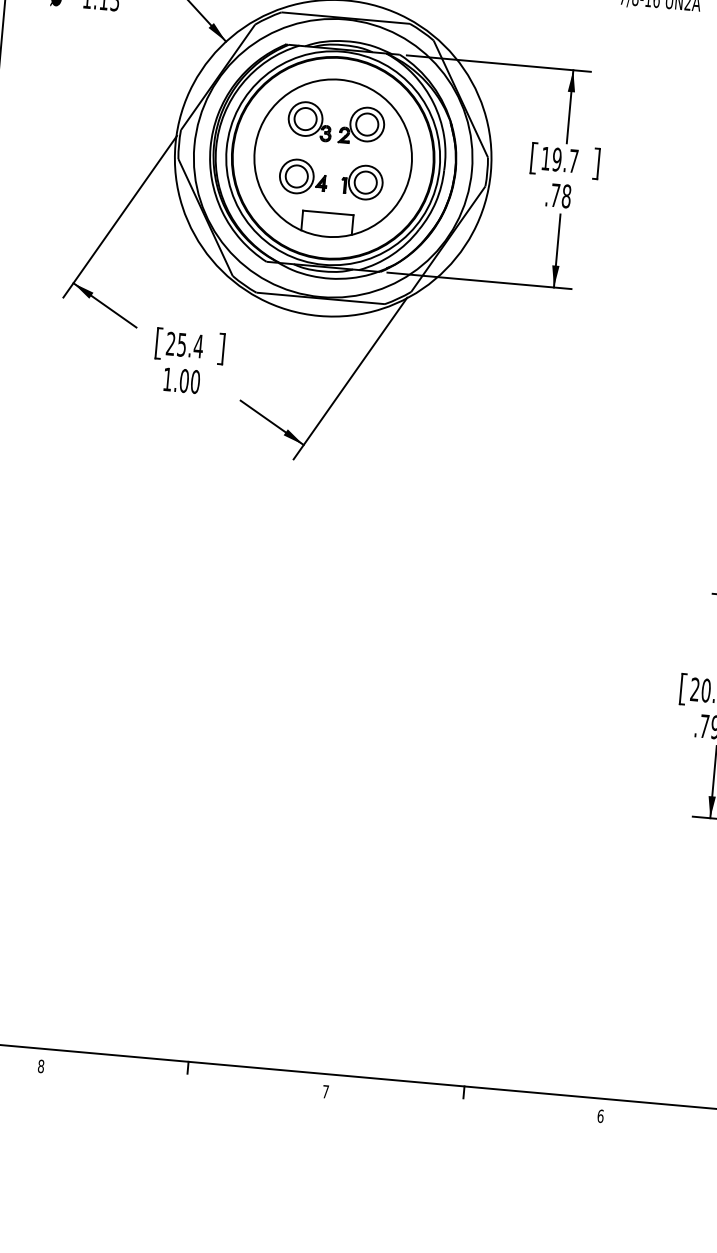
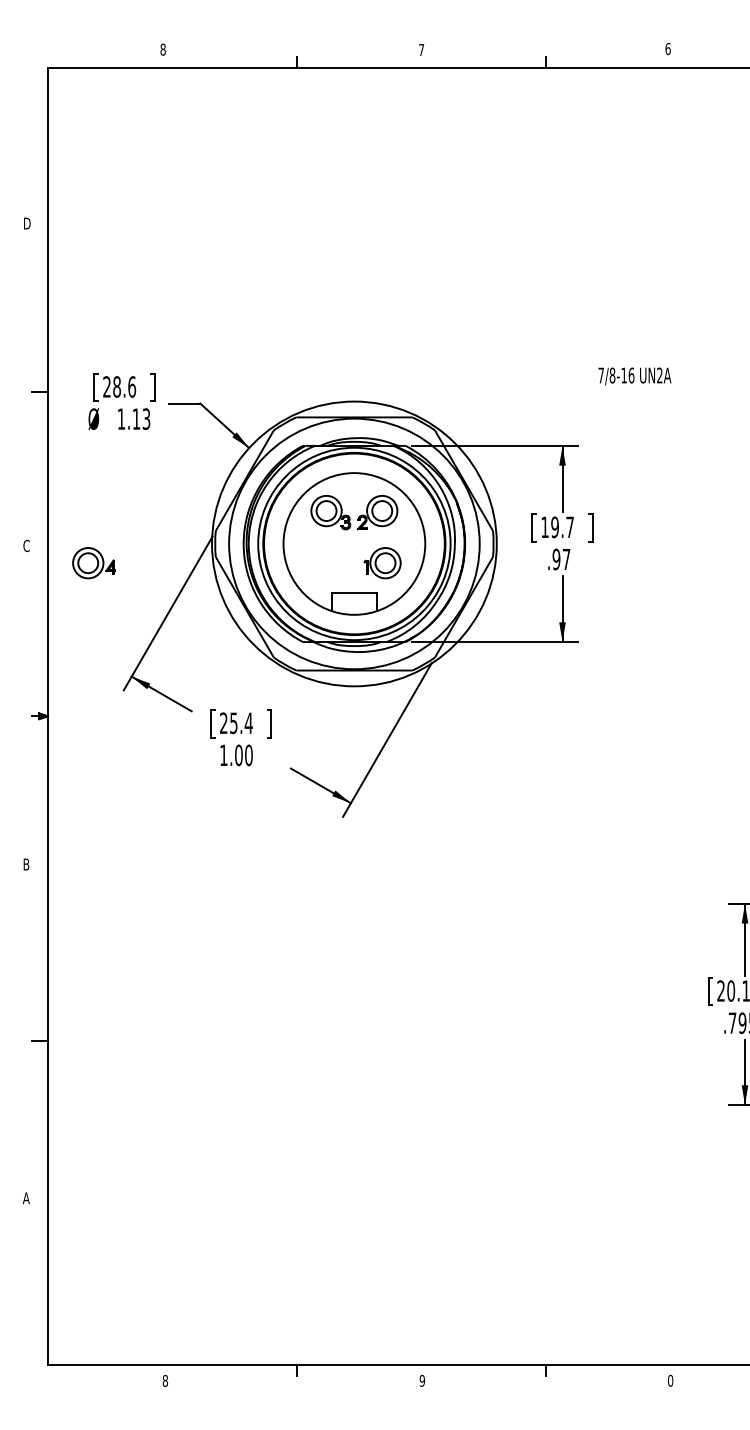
part: (302, 177) -> (93, 563), moved
text: (560, 195) -> (561, 559), .78 -> .97
text: (325, 1091) -> (422, 1380), 7 -> 9
text: (600, 1115) -> (670, 1380), 6 -> 0

